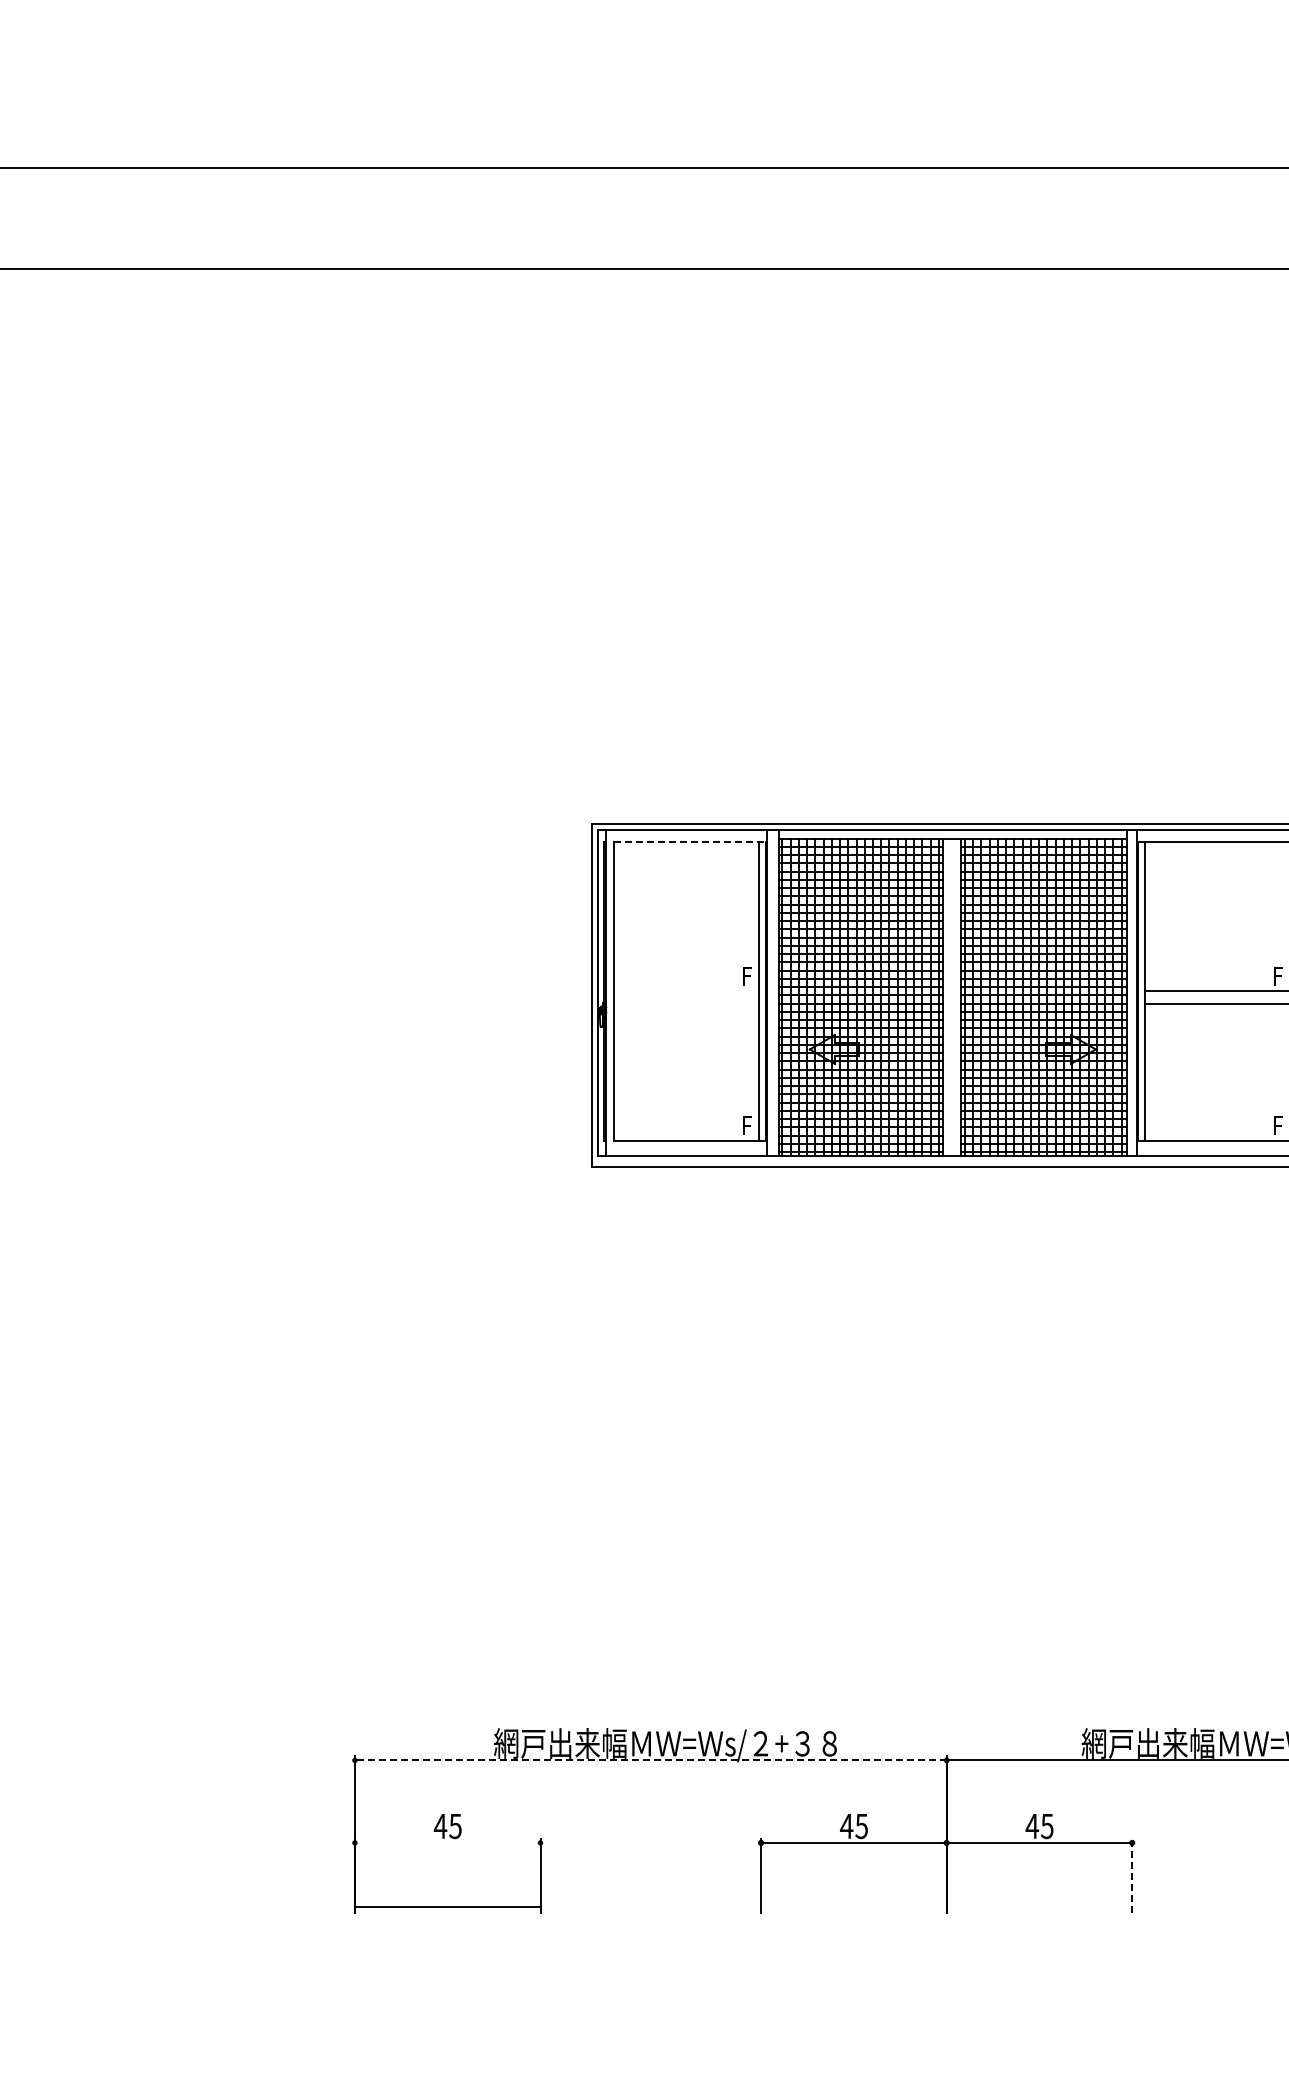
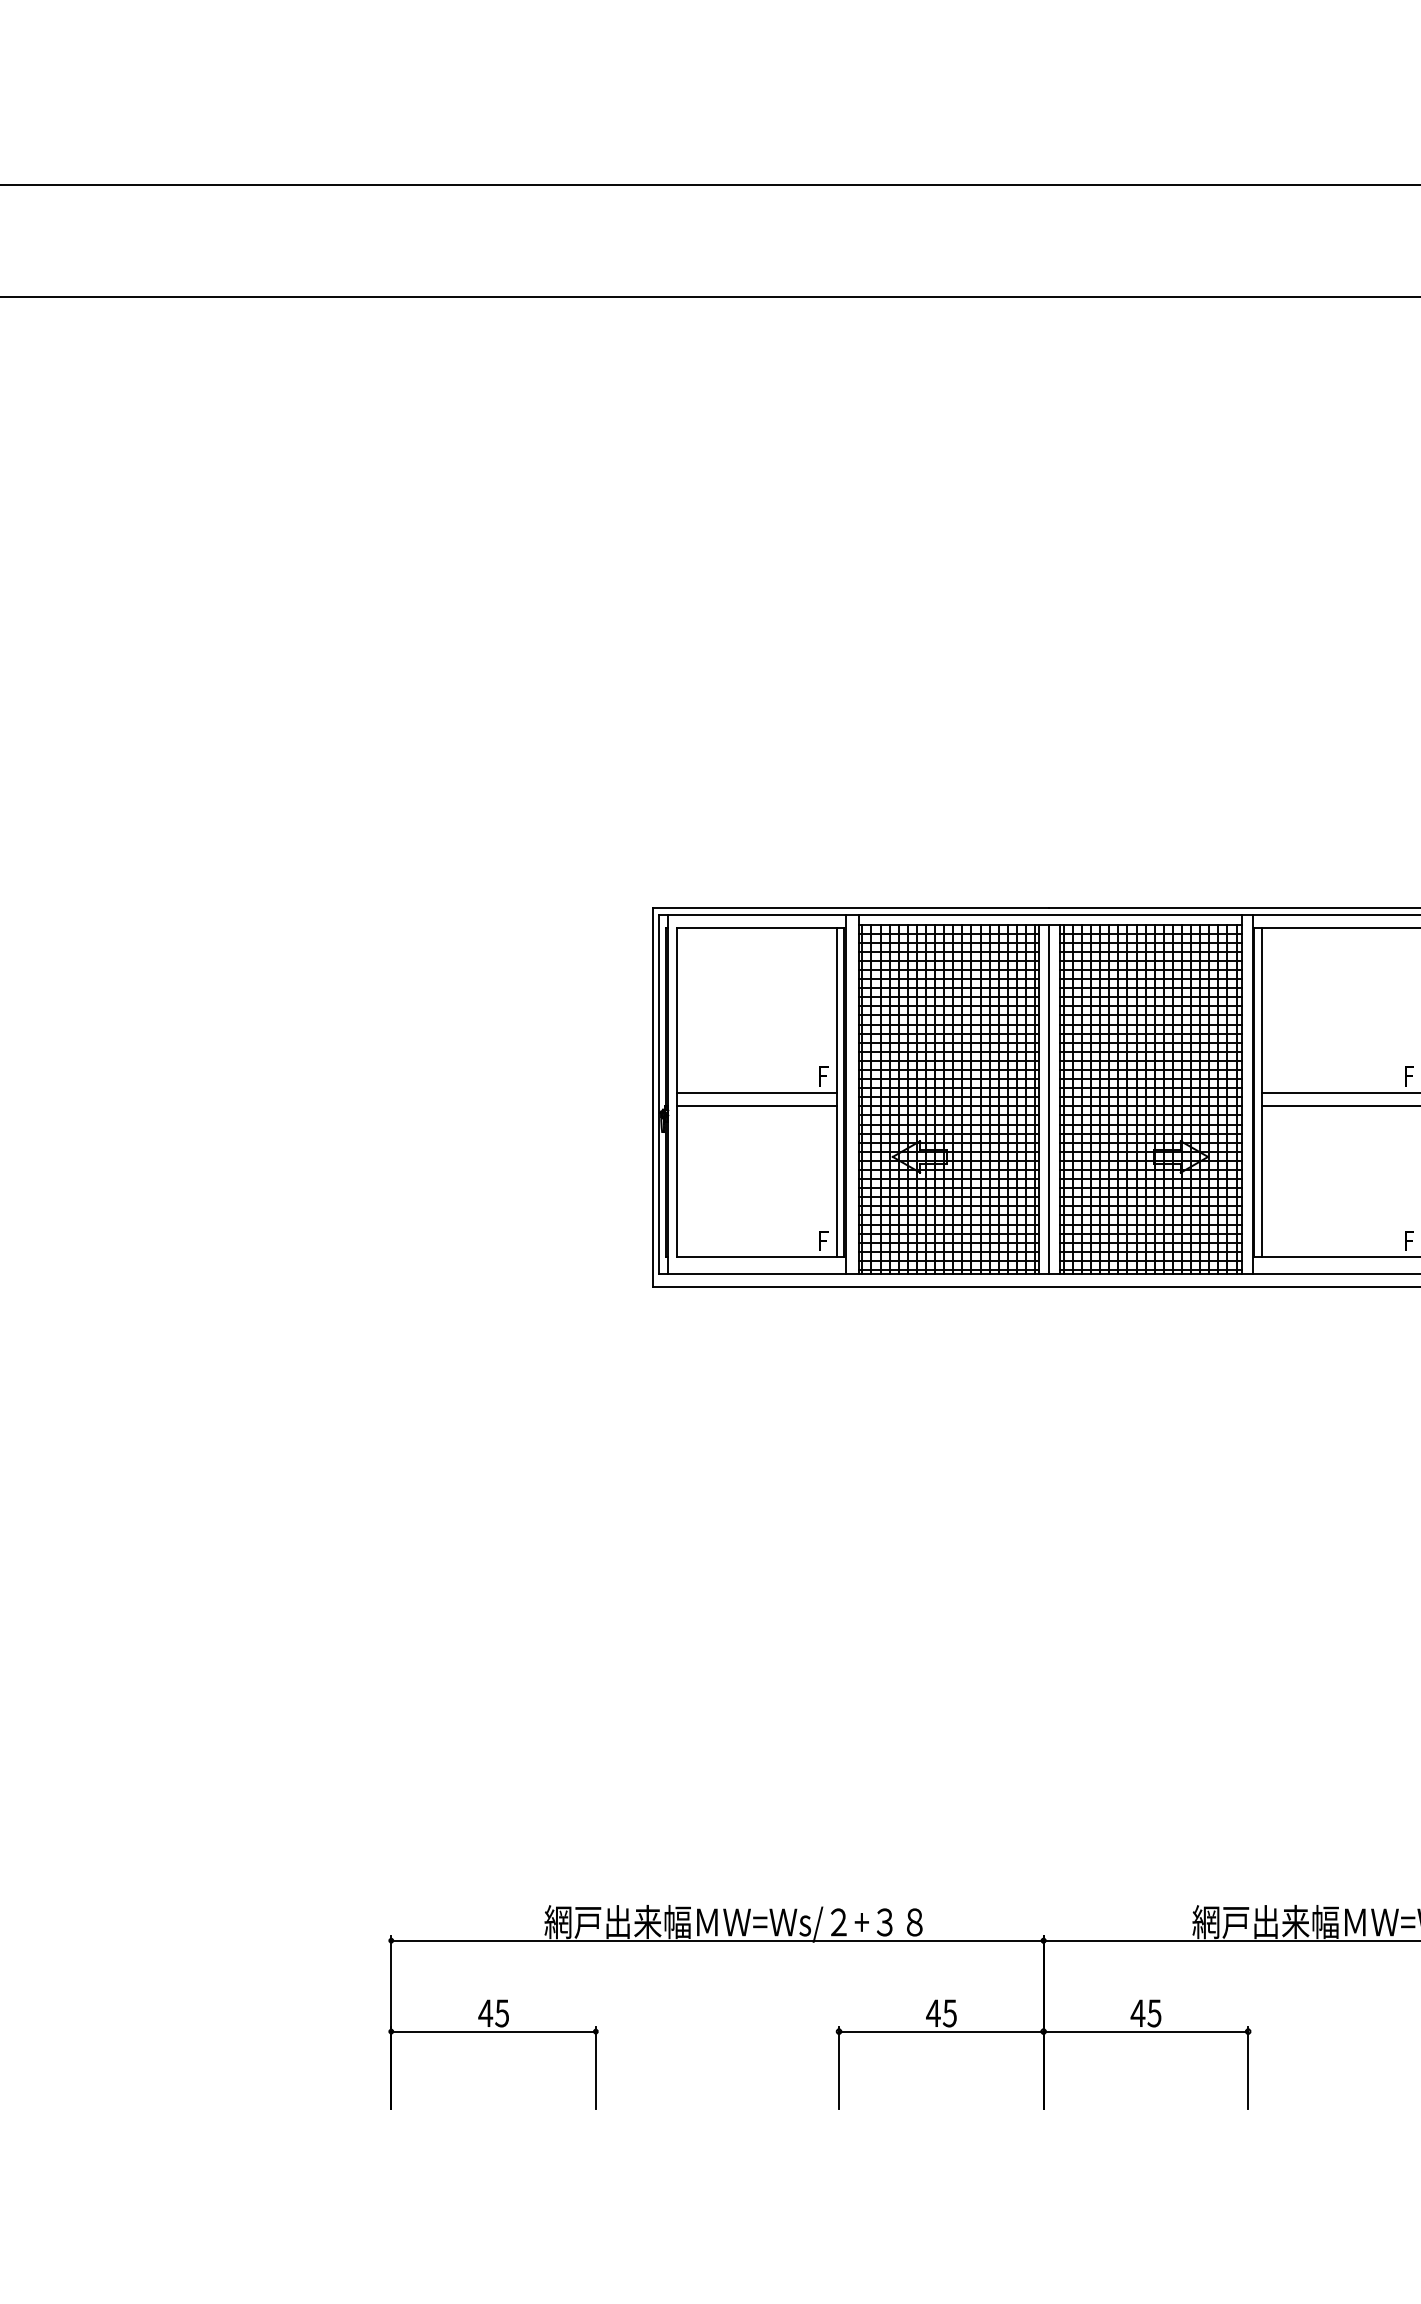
line: (690, 841) -> (761, 927), dashed -> solid
line: (685, 991) -> (755, 1093), added
line: (951, 996) -> (1048, 1098), added
line: (685, 1003) -> (755, 1106), added
line: (650, 1760) -> (717, 1940), dashed -> solid
line: (1132, 1875) -> (1248, 2067), dashed -> solid
line: (447, 1906) -> (493, 2031), moved

